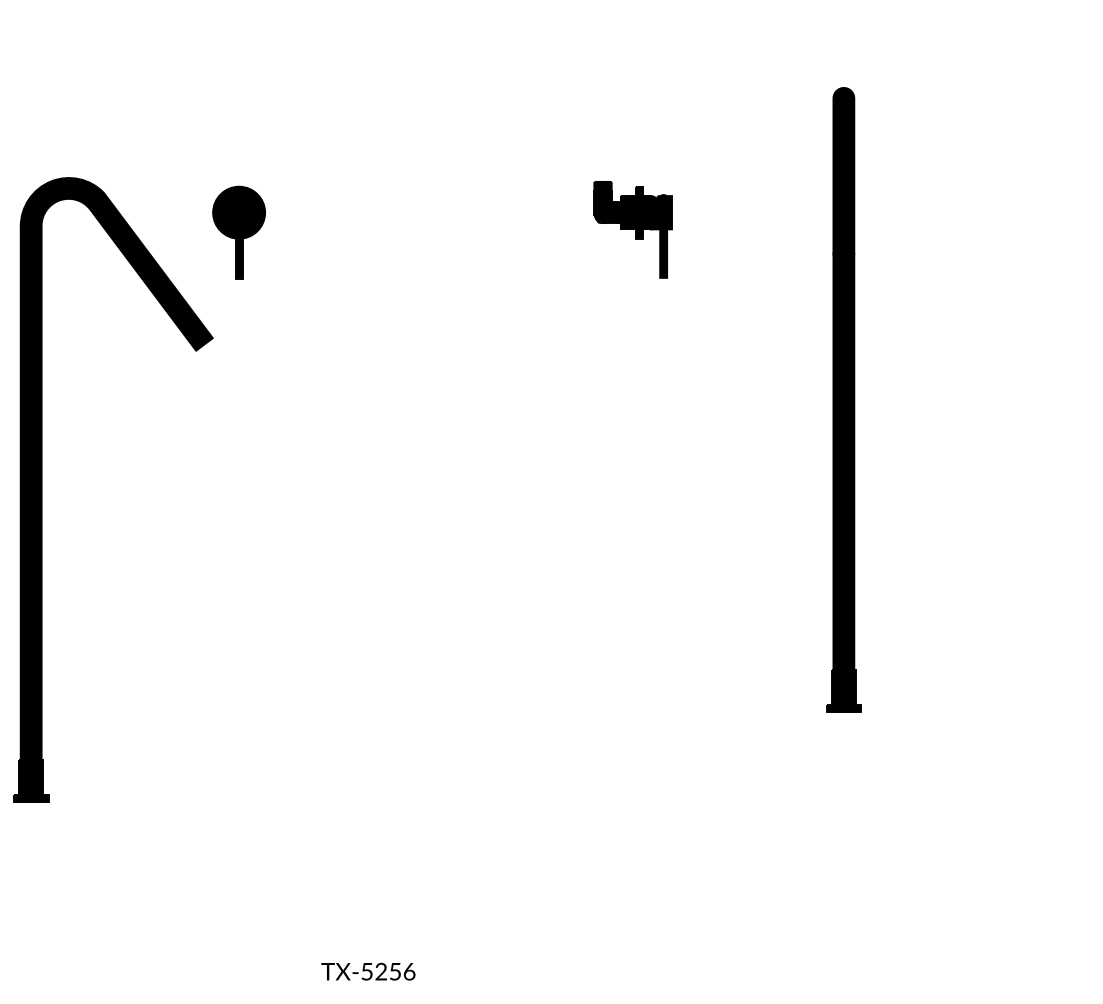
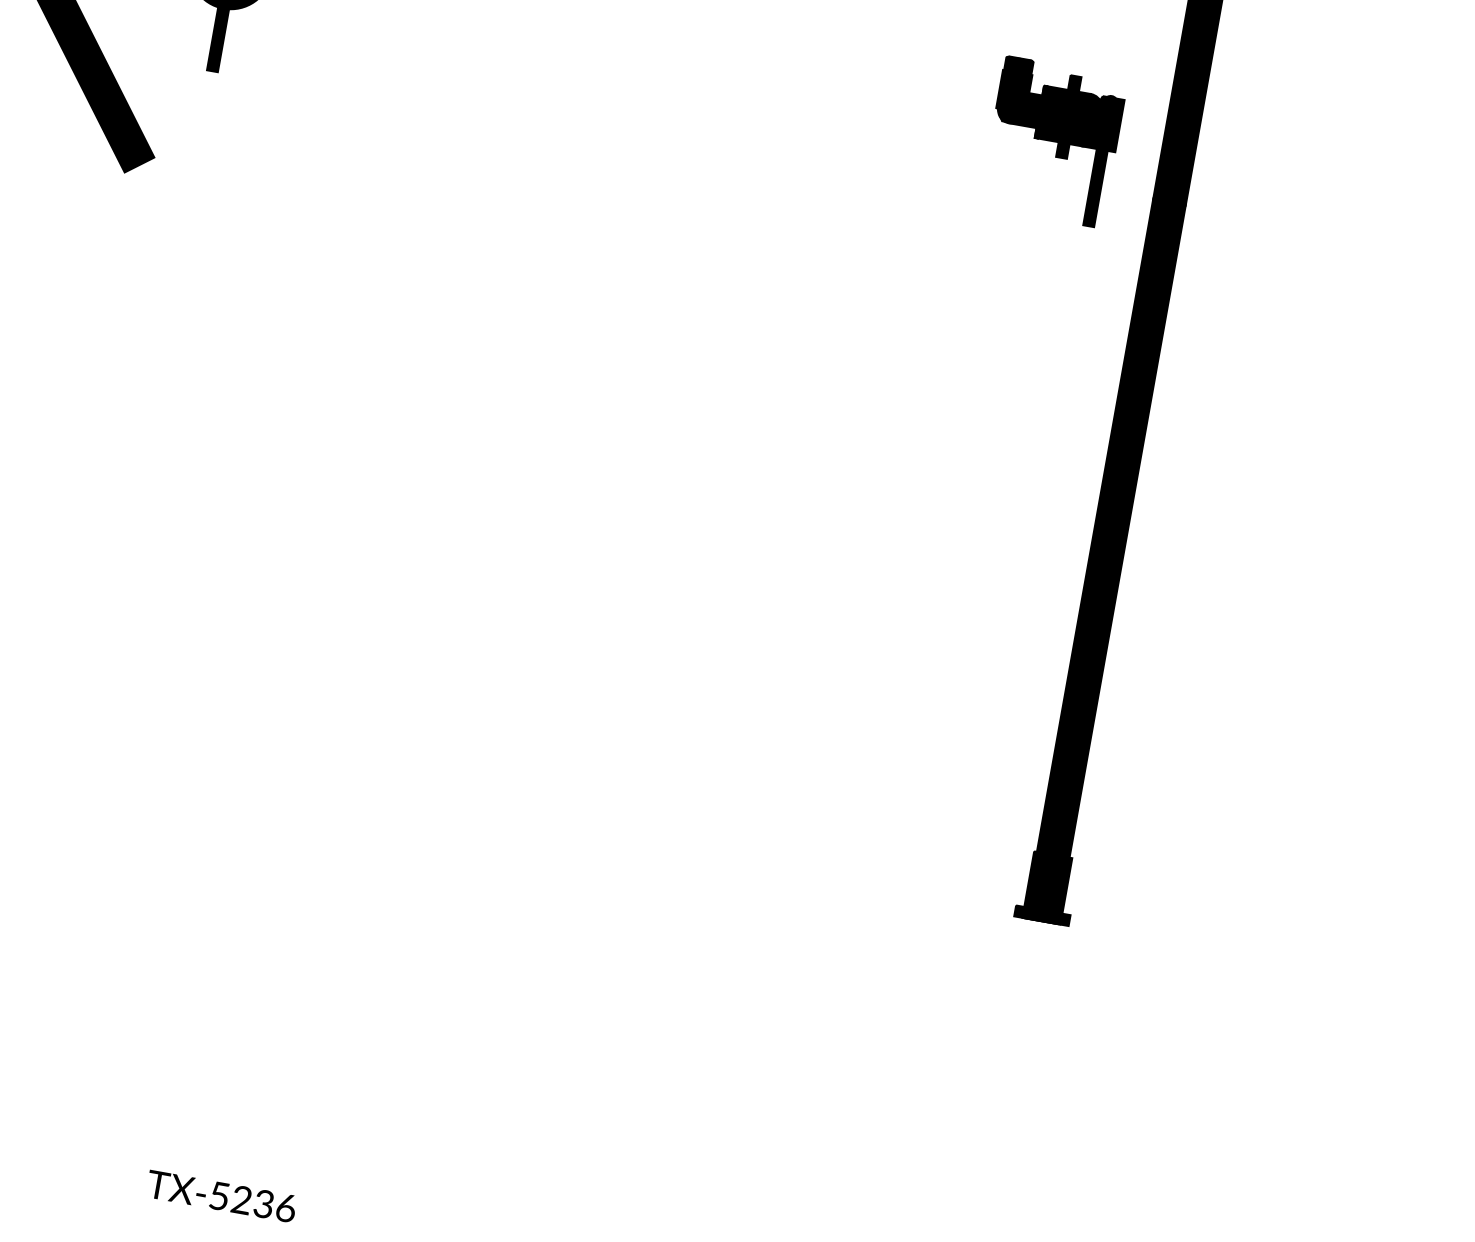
part: (632, 229) -> (1053, 141), moved
text: (395, 971) -> (264, 1203), TX-5256 -> TX-5236

